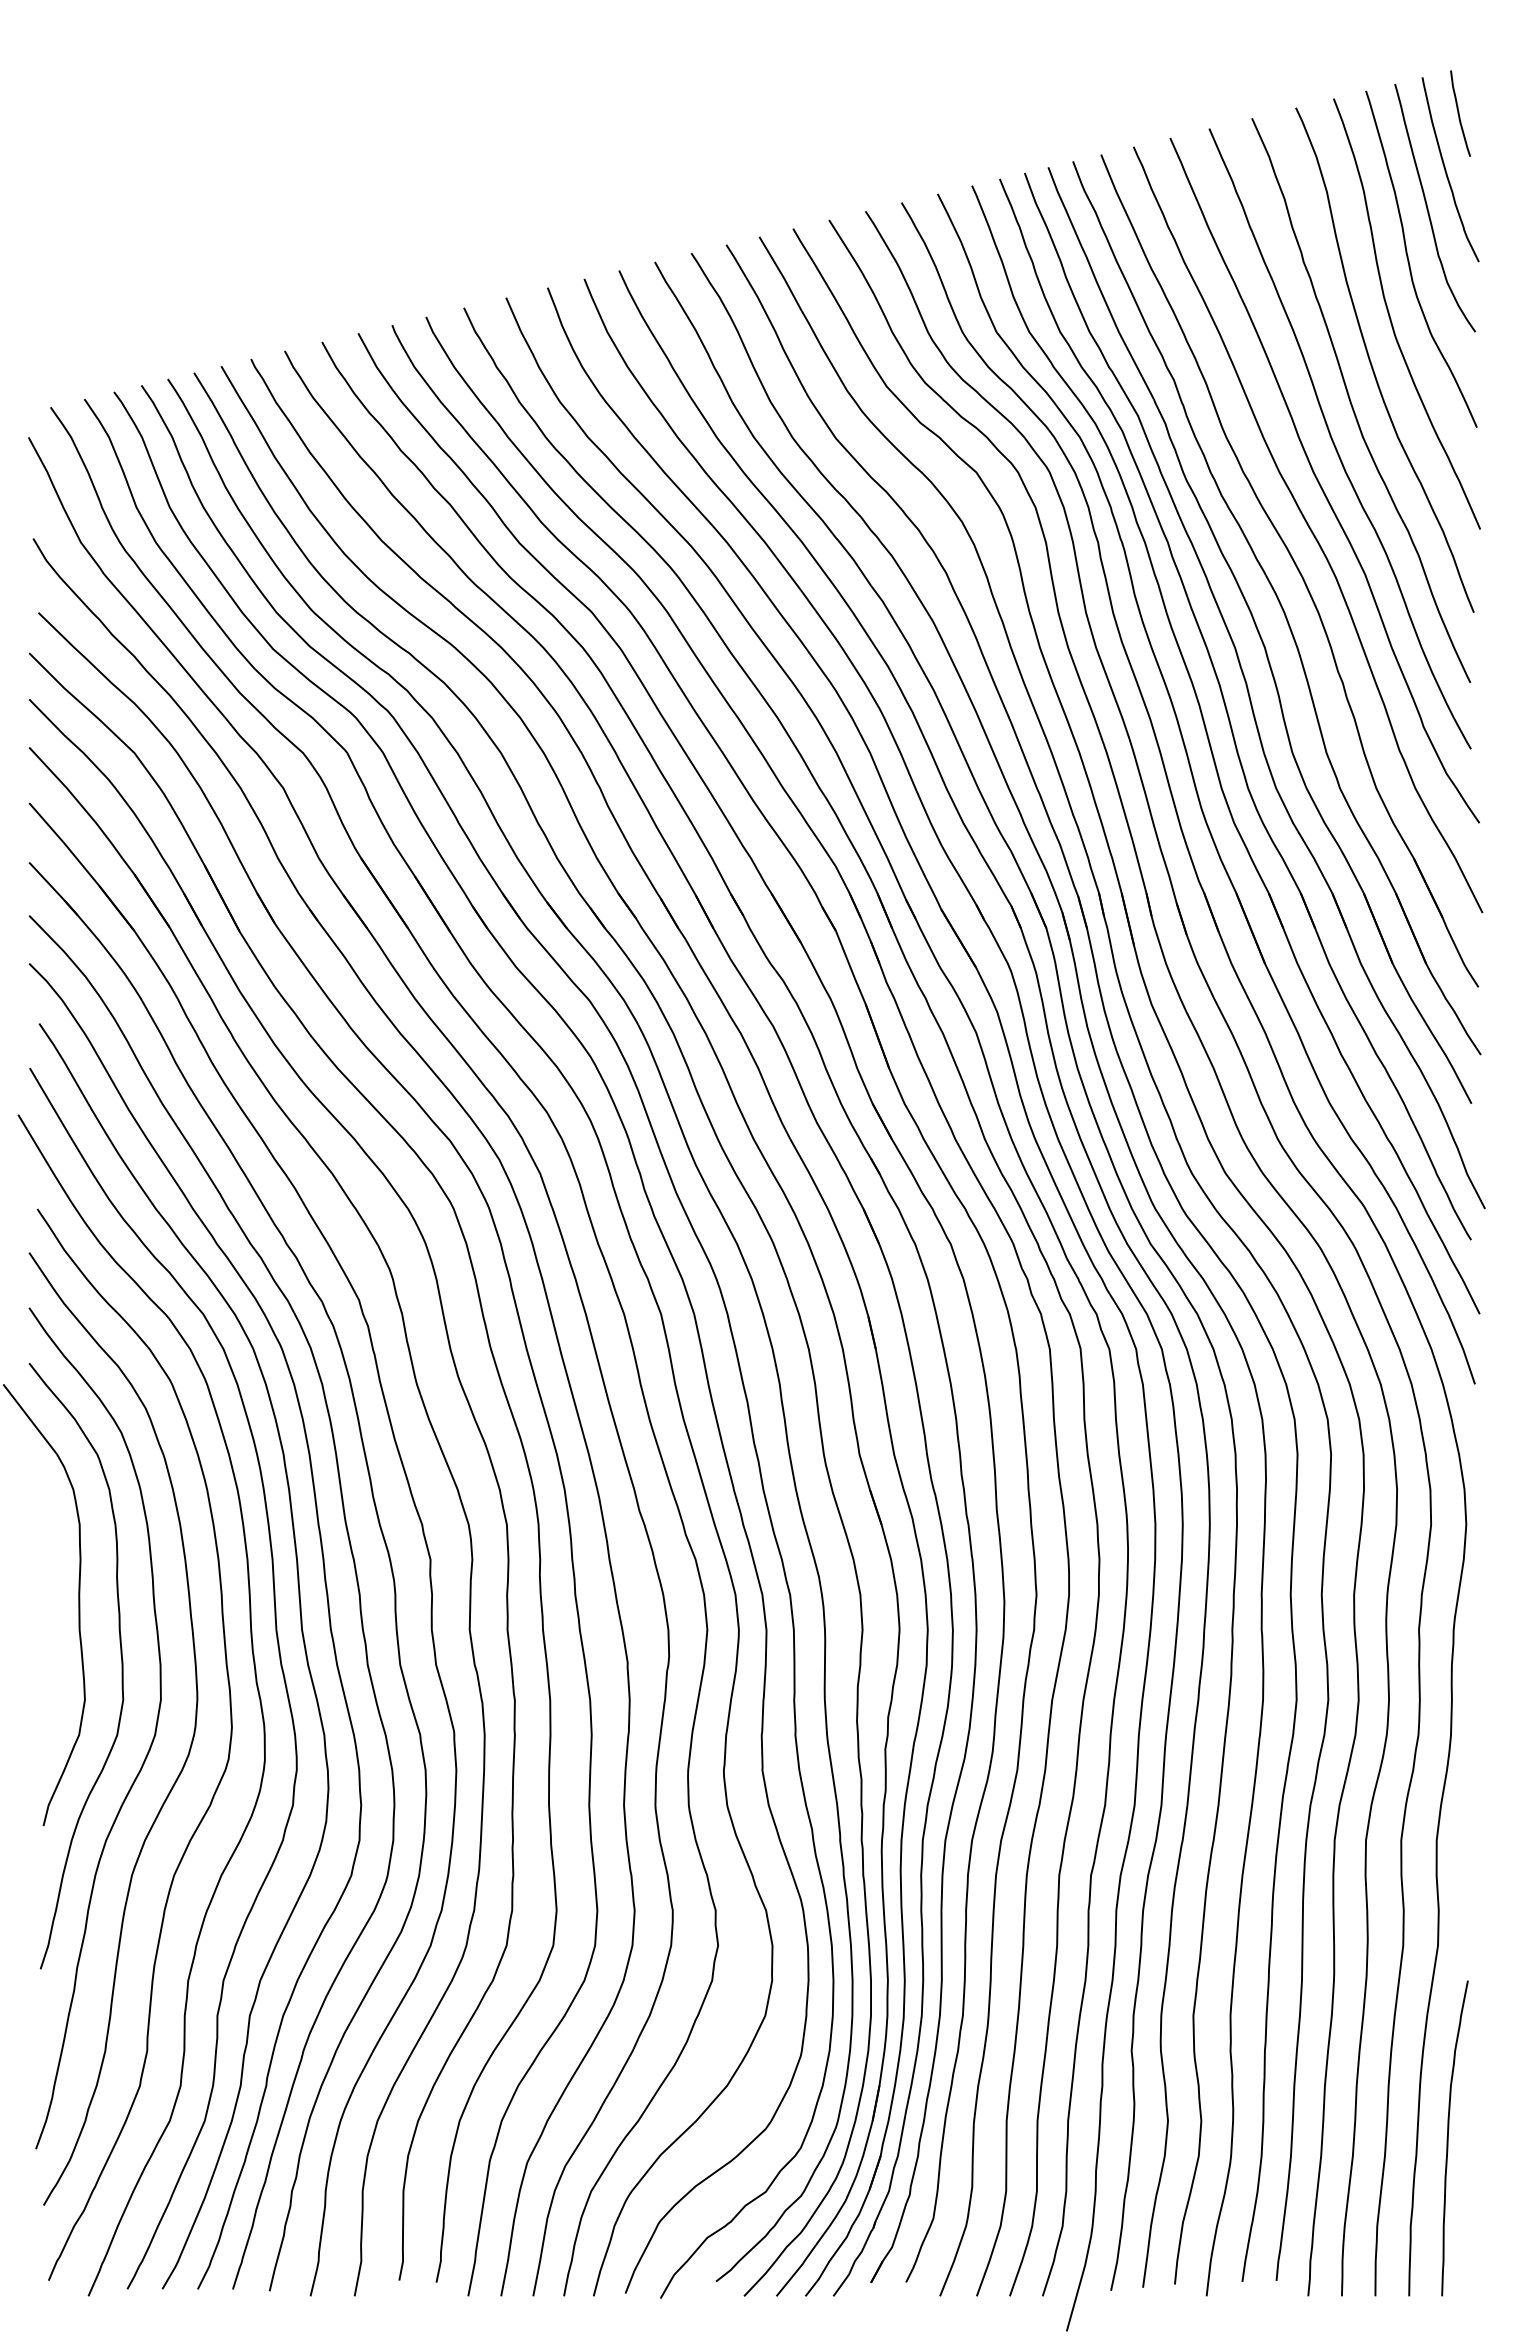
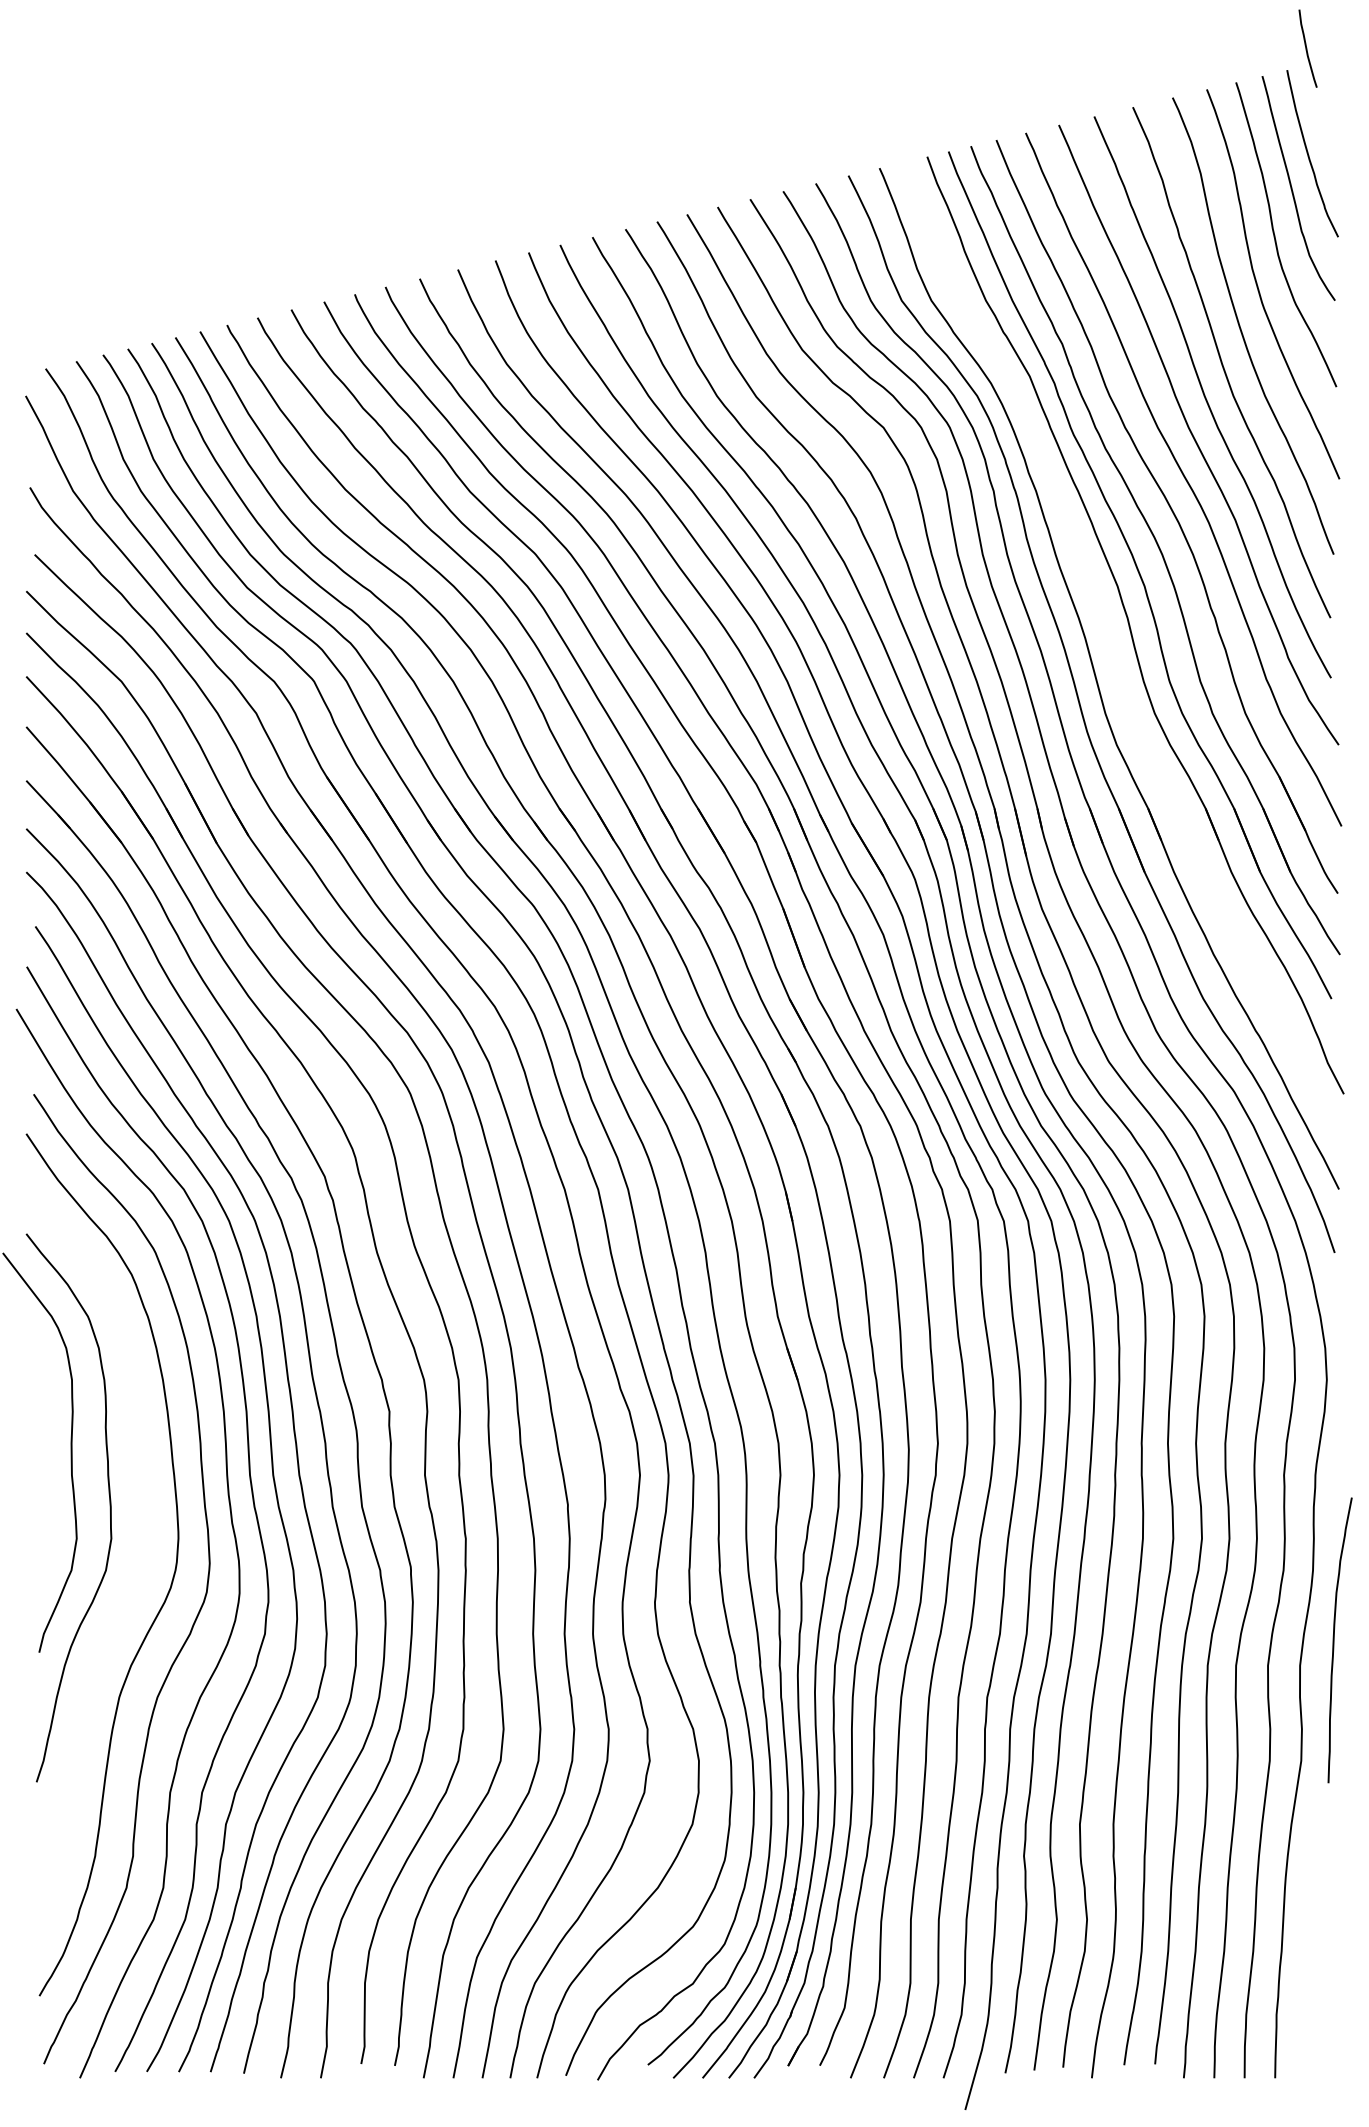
curve: (1459, 113) -> (1307, 48), moved
part: (1228, 712) -> (1111, 644), removed
curve: (147, 1751) -> (133, 1585), removed
curve: (1448, 2138) -> (1334, 1640), moved

